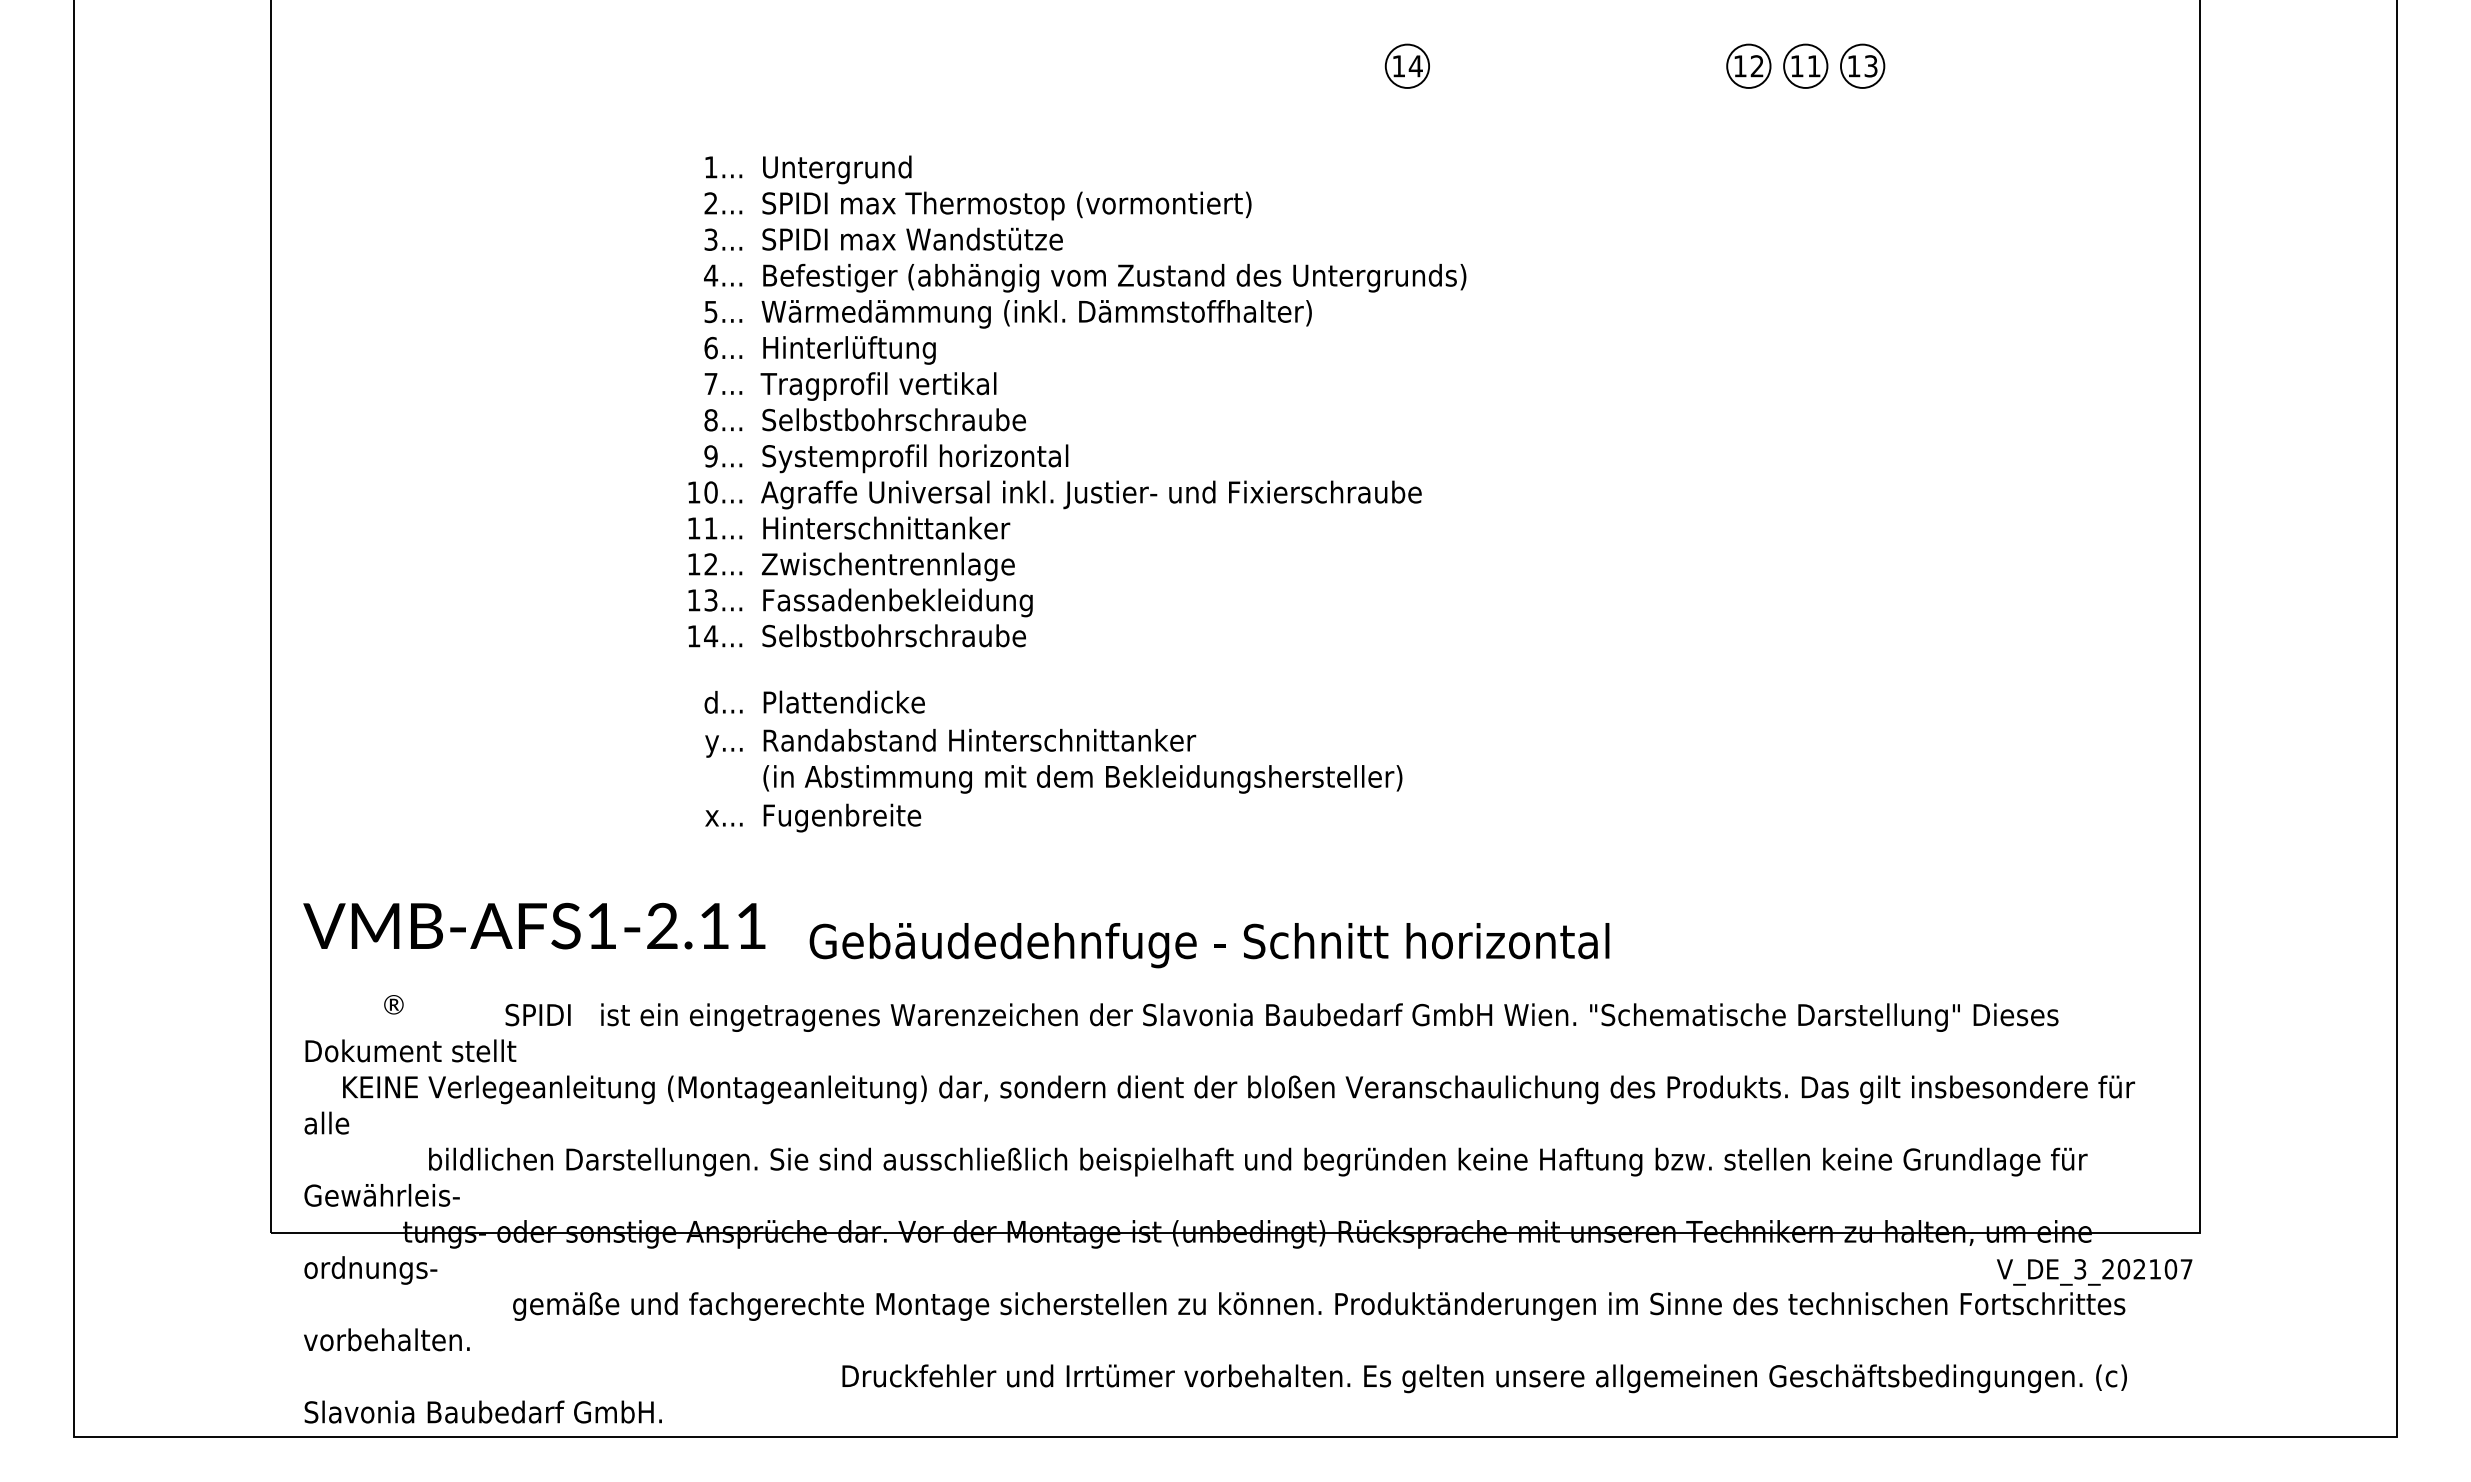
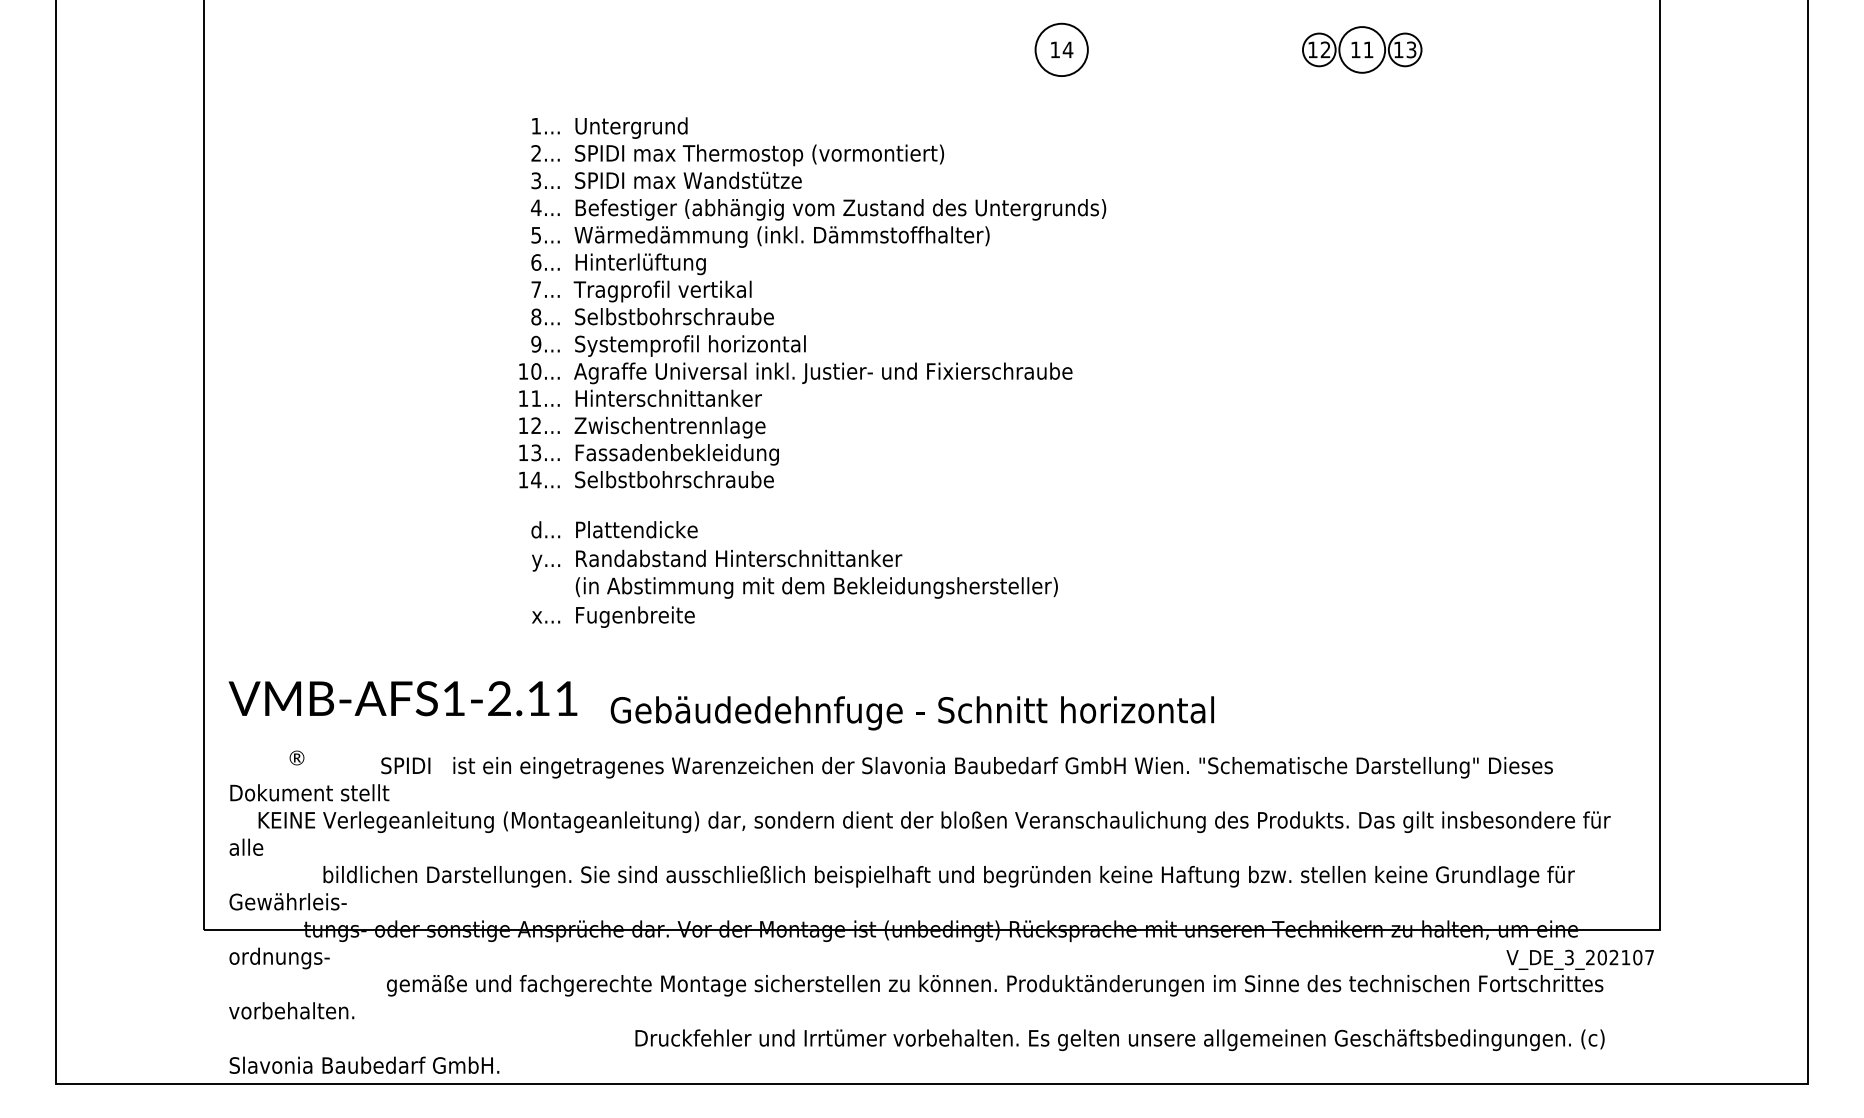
circle: (1407, 65) -> (1061, 49), size x1.6
circle: (1805, 65) -> (1362, 49), size x1.4

